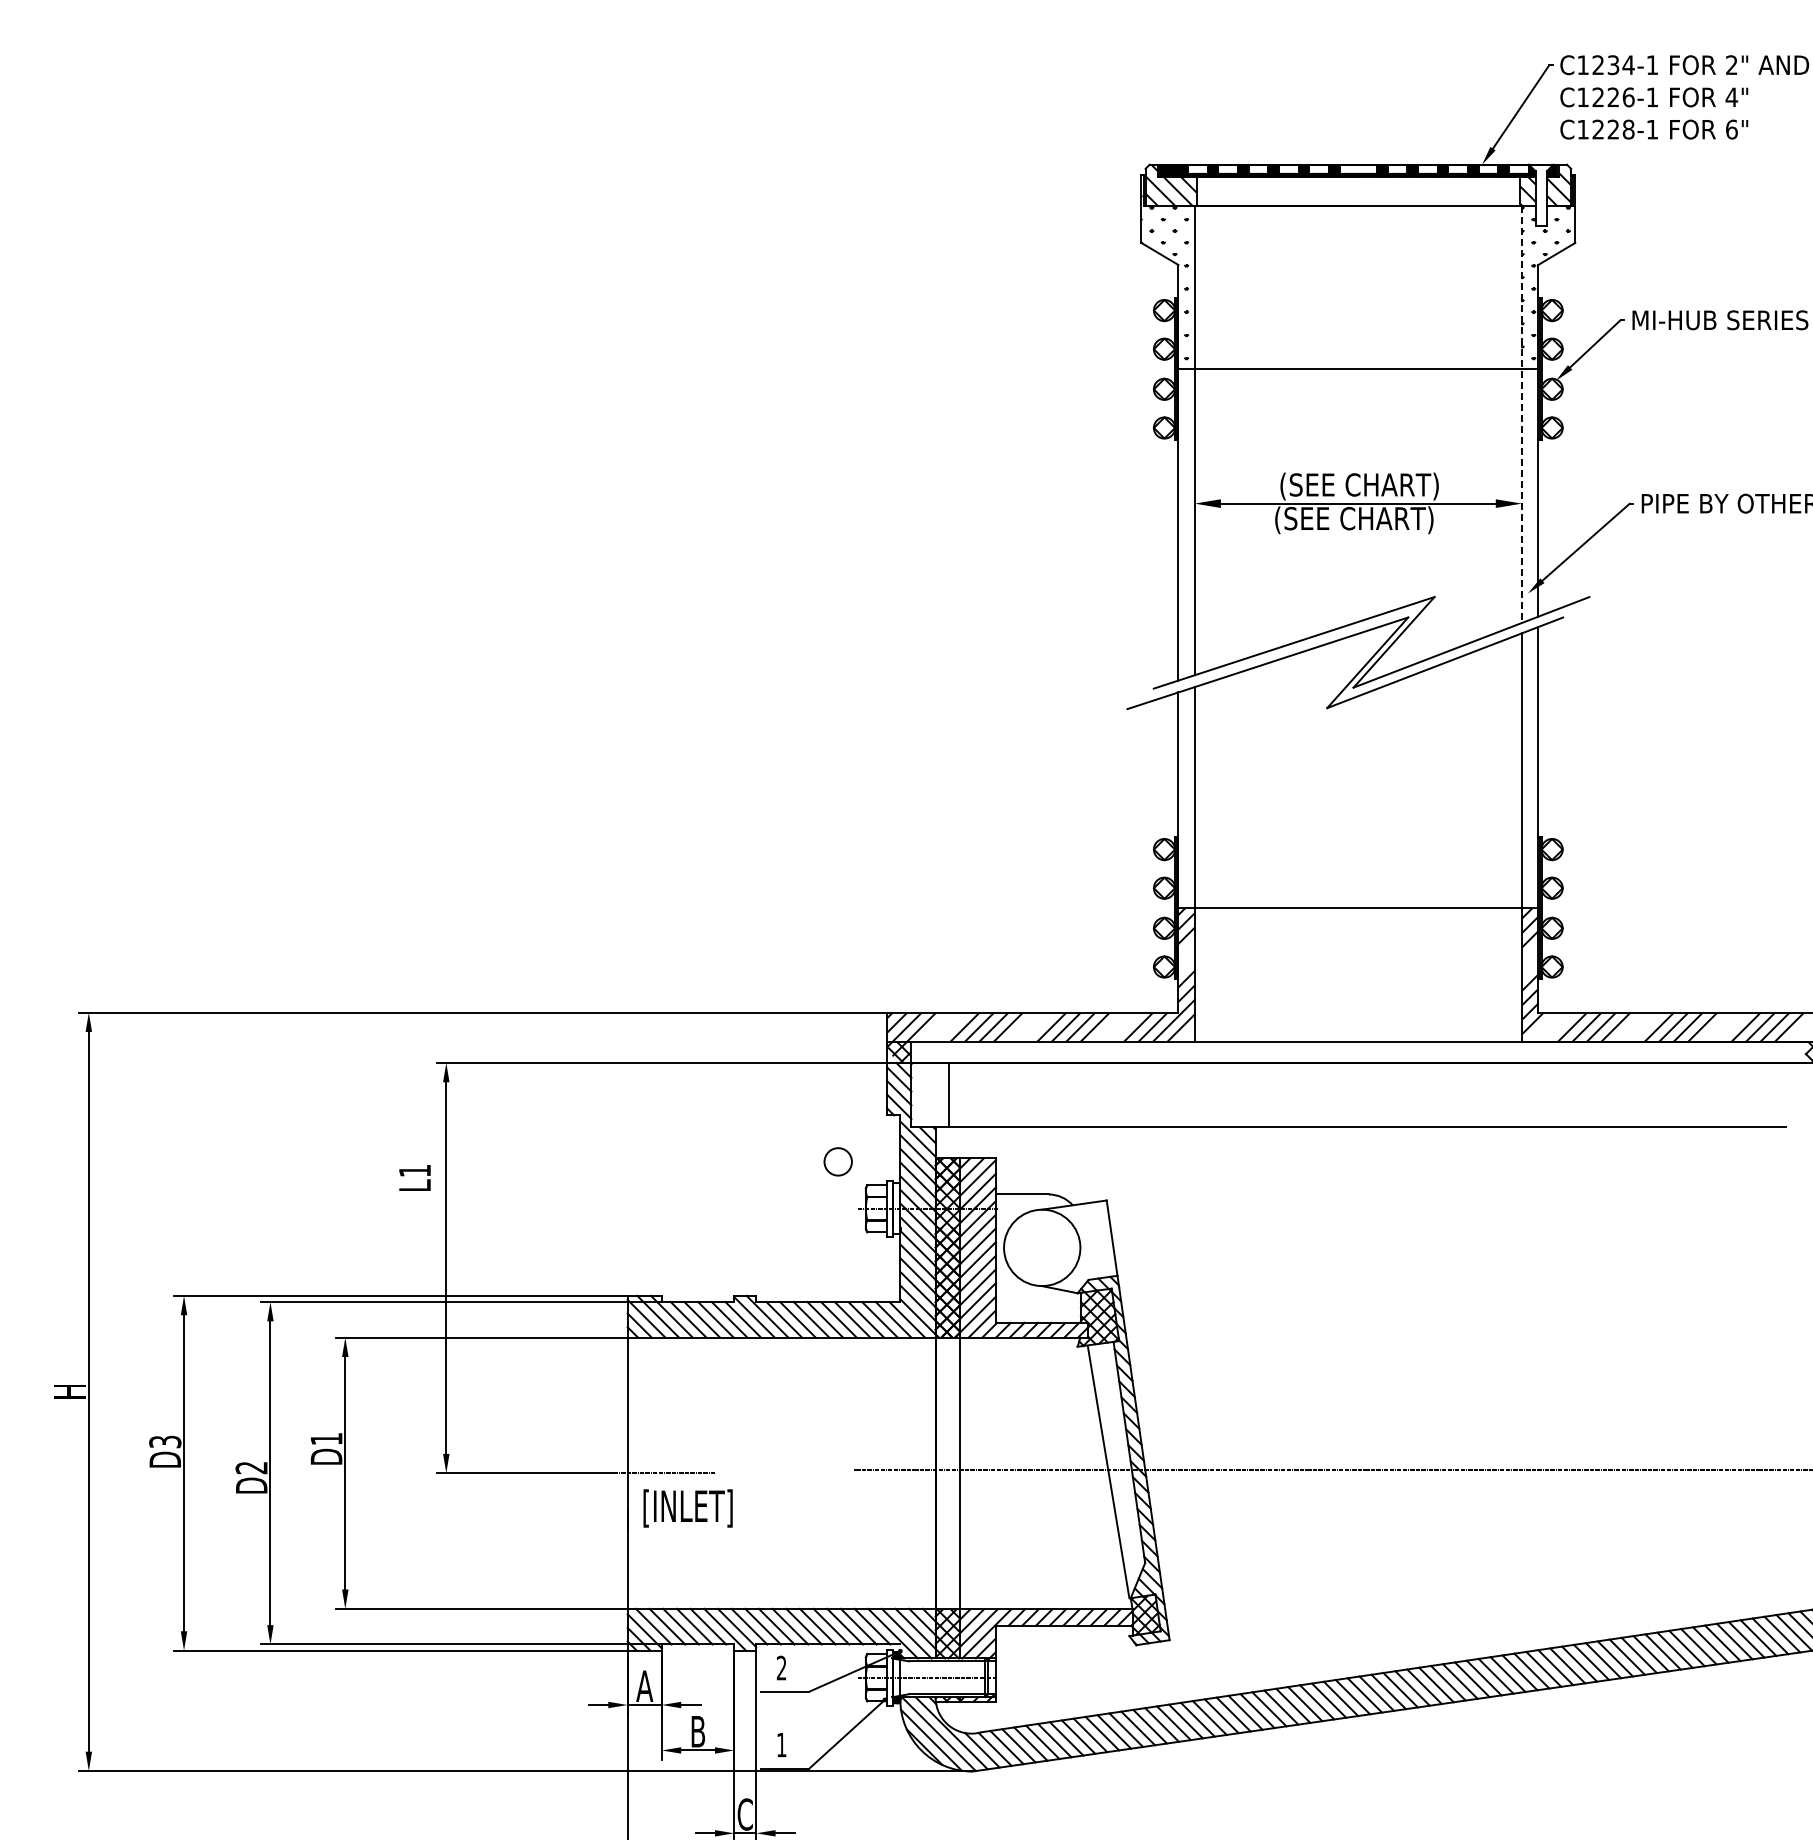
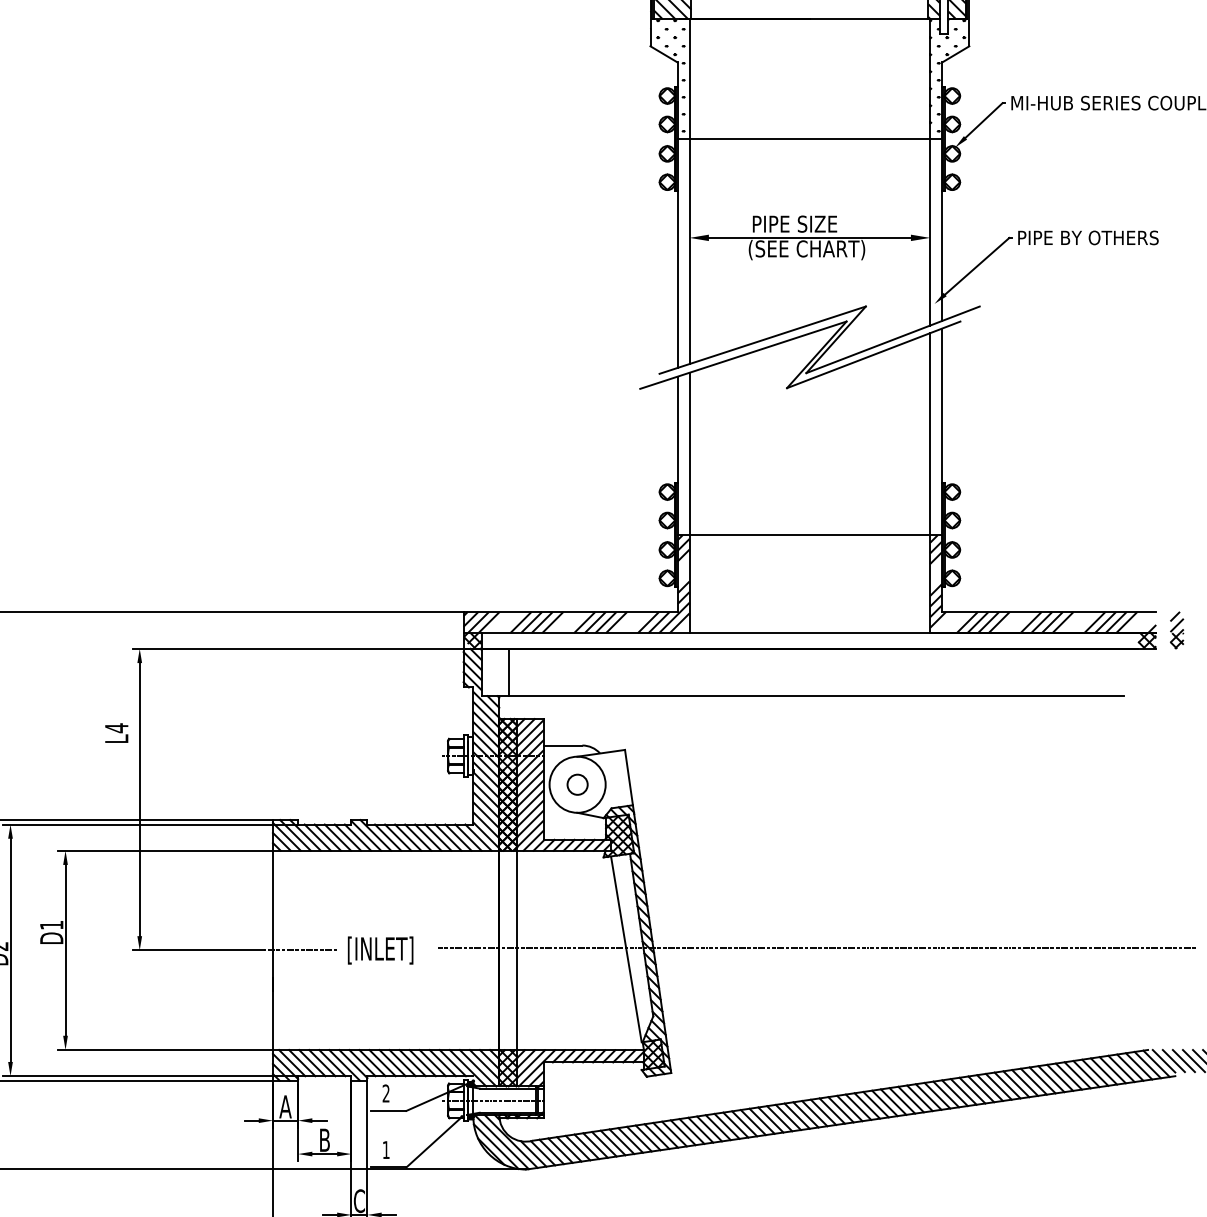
line: (1521, 415) -> (929, 173), dashed -> solid
text: (1359, 486) -> (810, 225), (SEE CHART) -> PIPE SIZE
circle: (837, 1161) -> (577, 784), moved
text: (414, 1170) -> (116, 727), L1 -> L4
text: (687, 1508) -> (380, 950), moved

